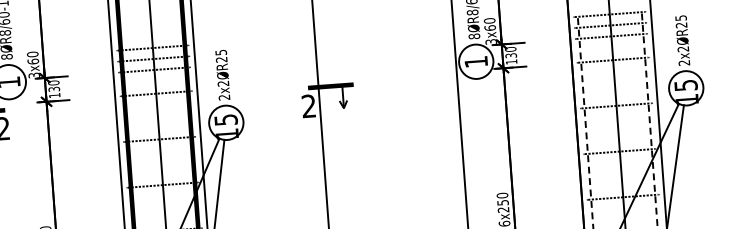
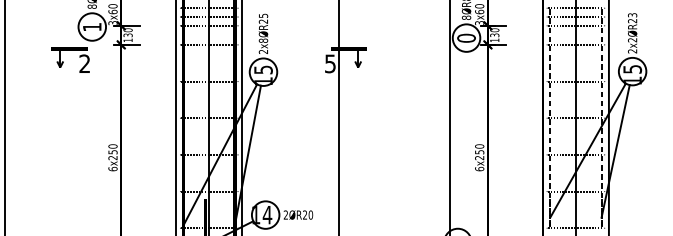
text: (679, 18) -> (631, 15), 2x2ØR25 -> 2x2ØR23
text: (476, 60) -> (466, 37), 1 -> 0
text: (223, 83) -> (263, 40), 2x2ØR25 -> 2x8ØR25
text: (309, 105) -> (330, 63), 2 -> 5

